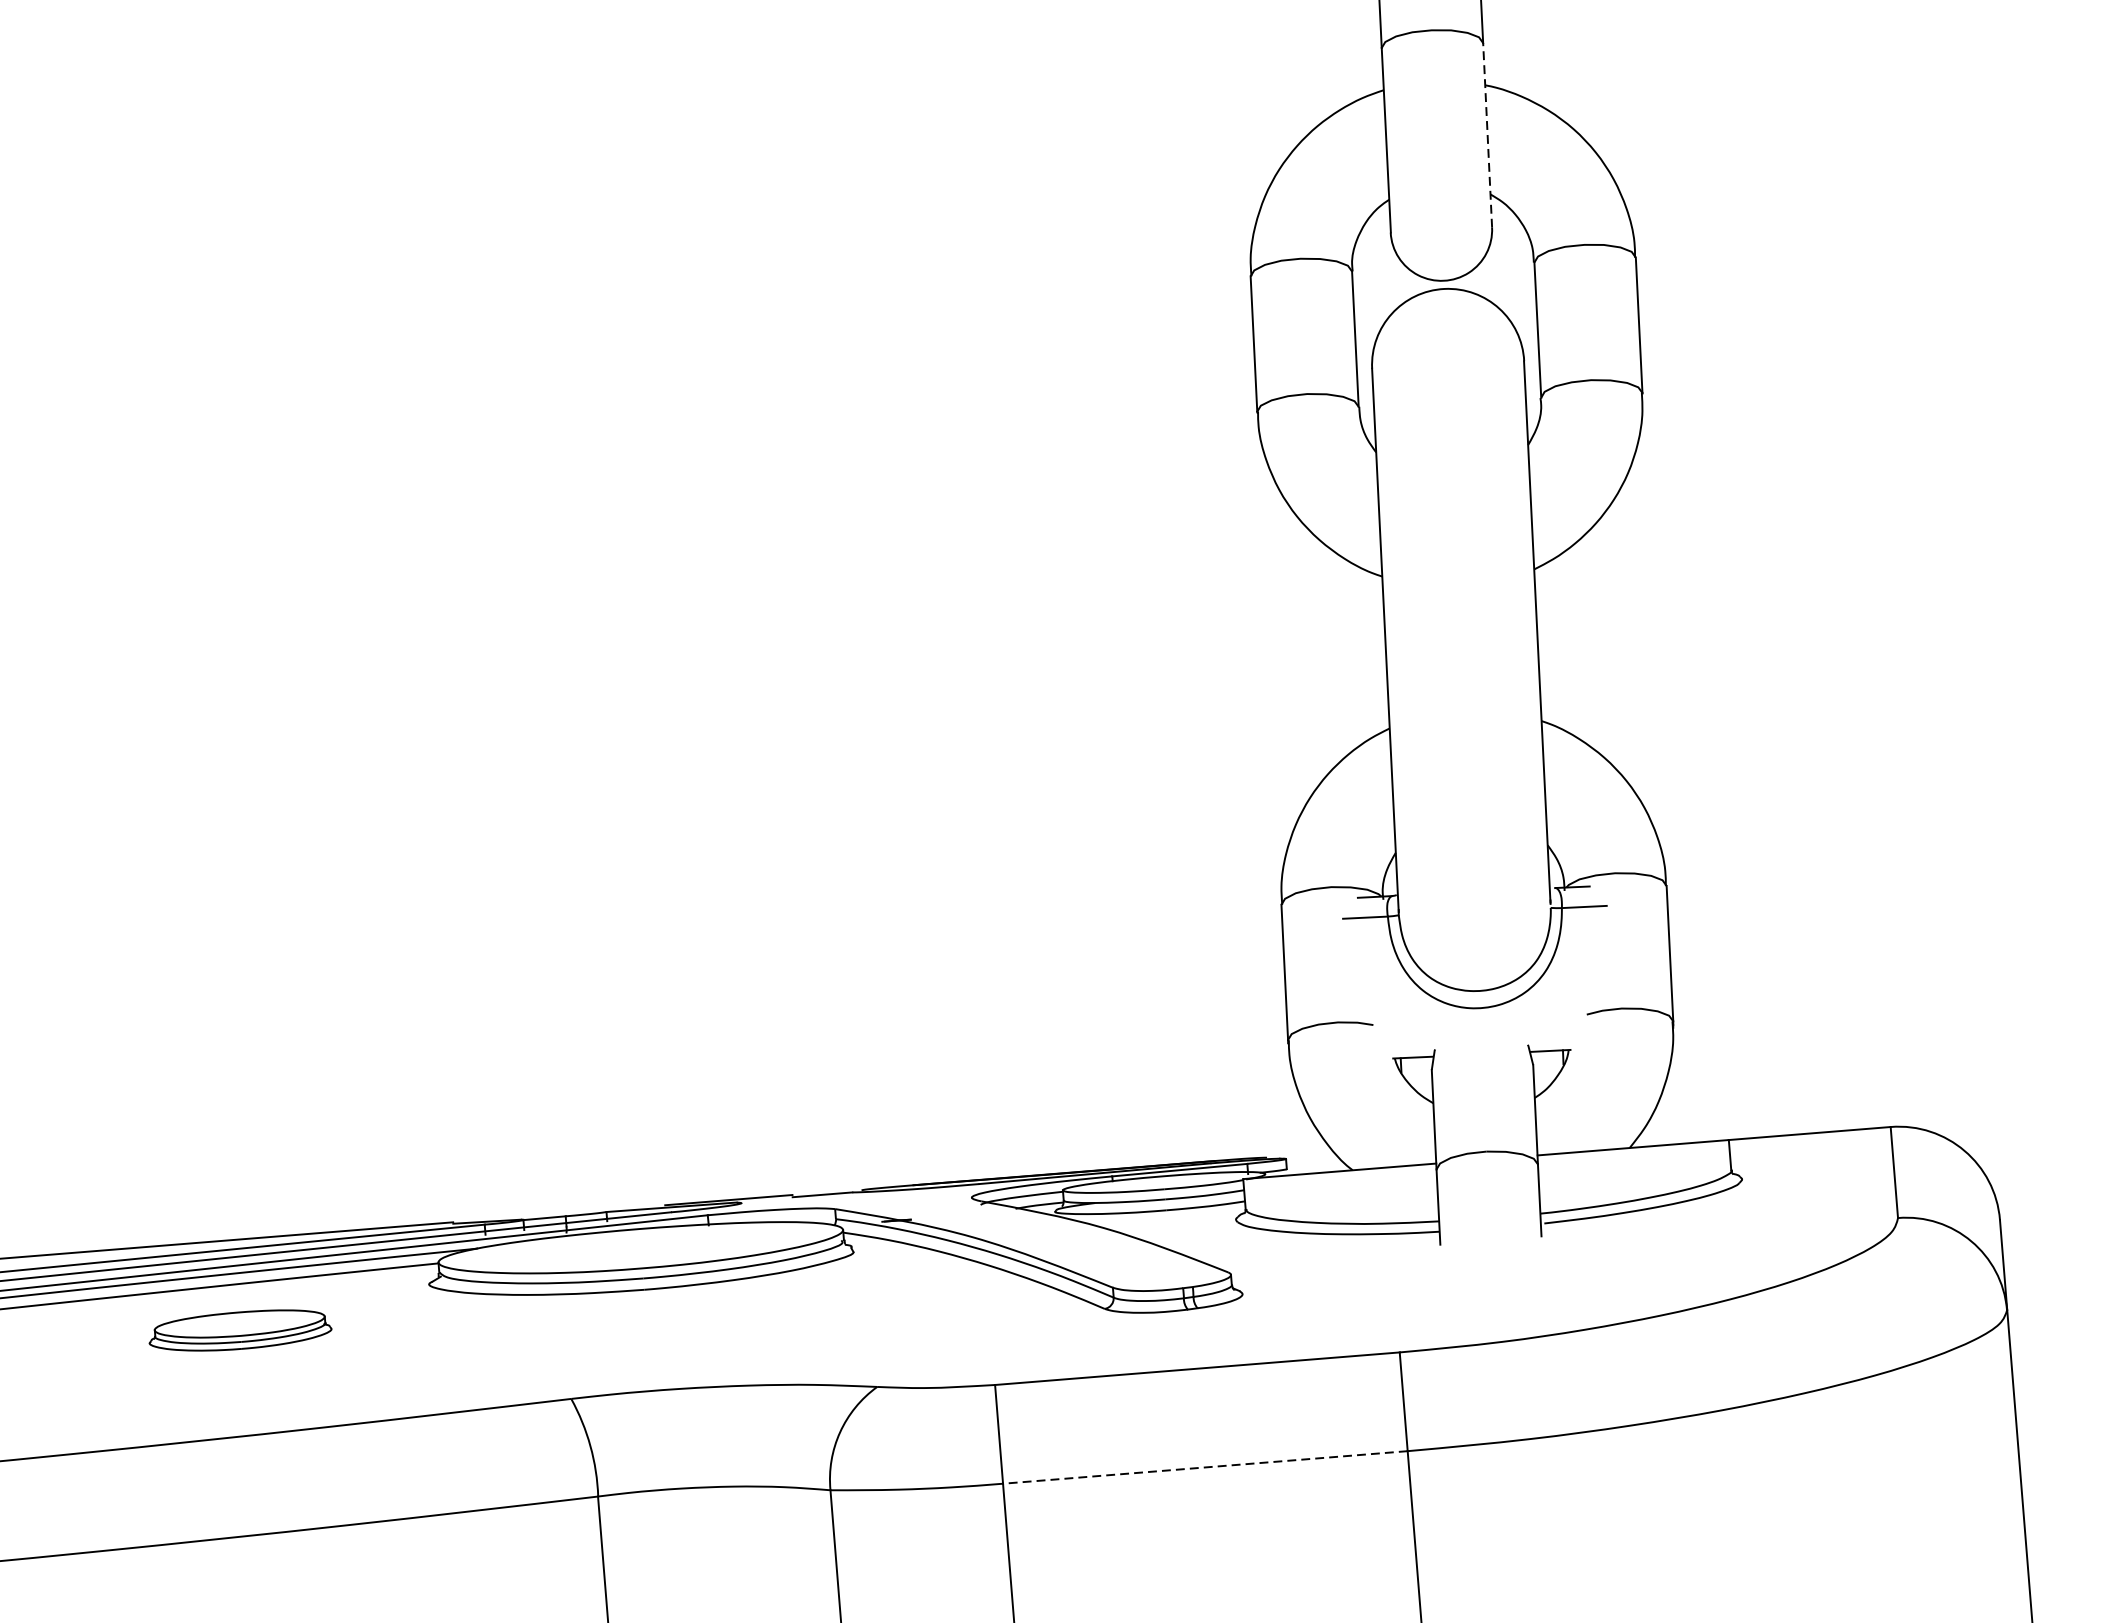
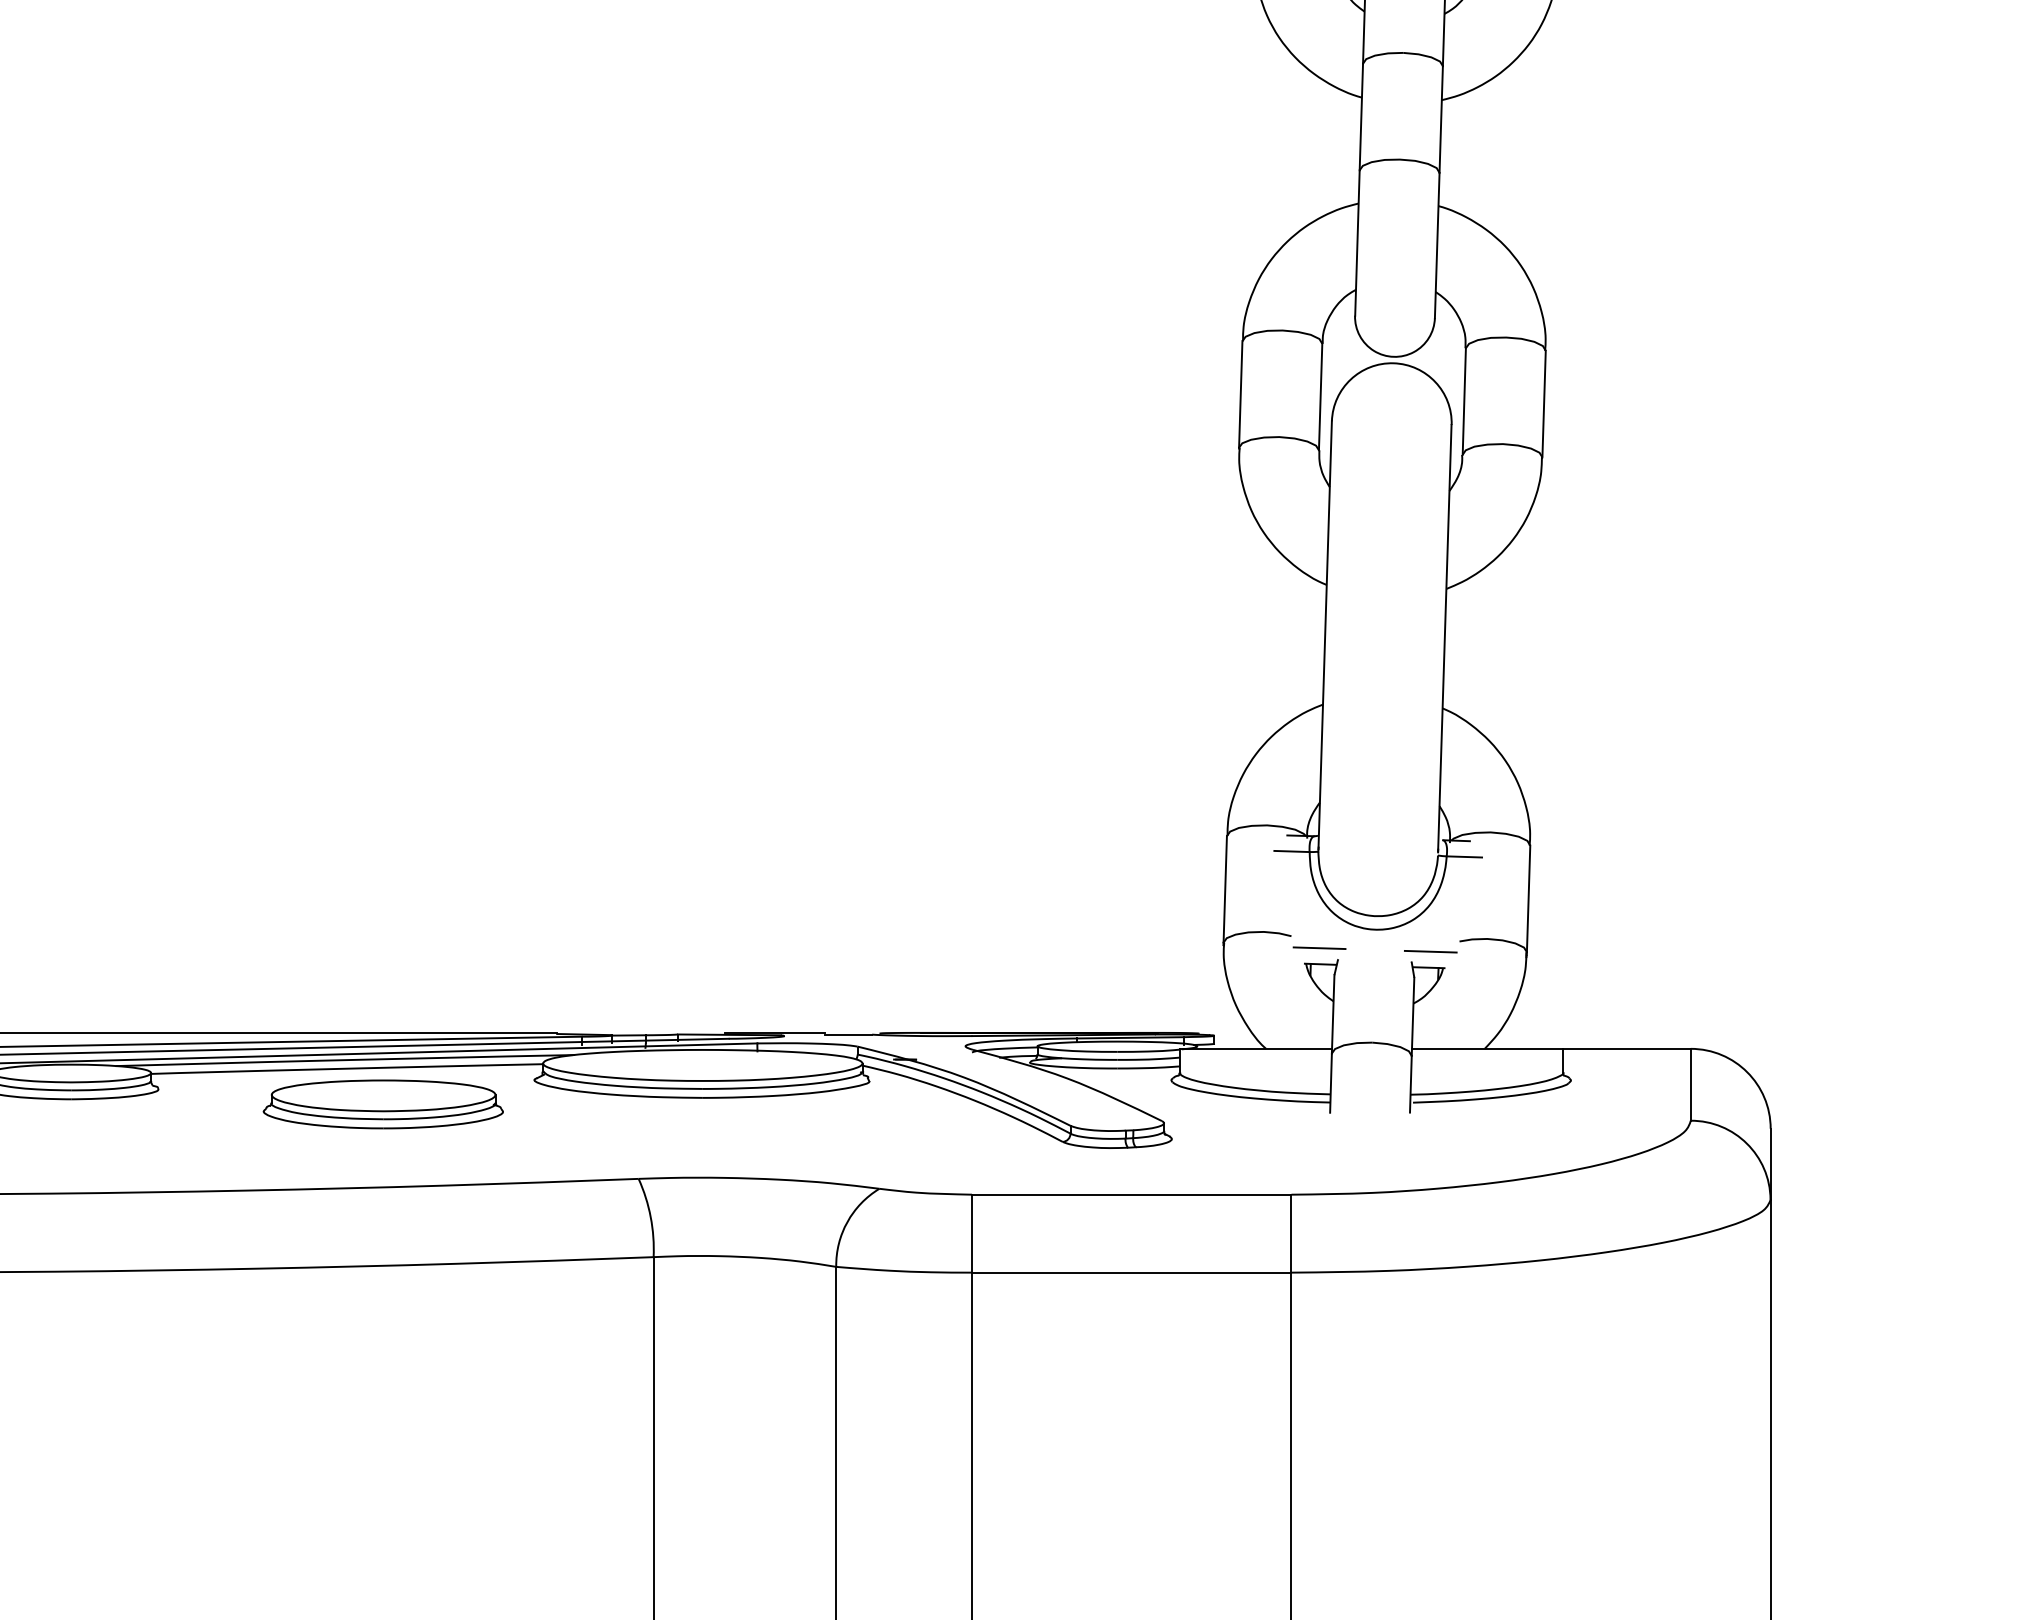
line: (1487, 135) -> (1437, 245), dashed -> solid
line: (1551, 1030) -> (1430, 951), added
line: (1410, 1037) -> (1319, 948), added
part: (239, 1330) -> (382, 1104), size x1.67
line: (1205, 1467) -> (1131, 1272), dashed -> solid

